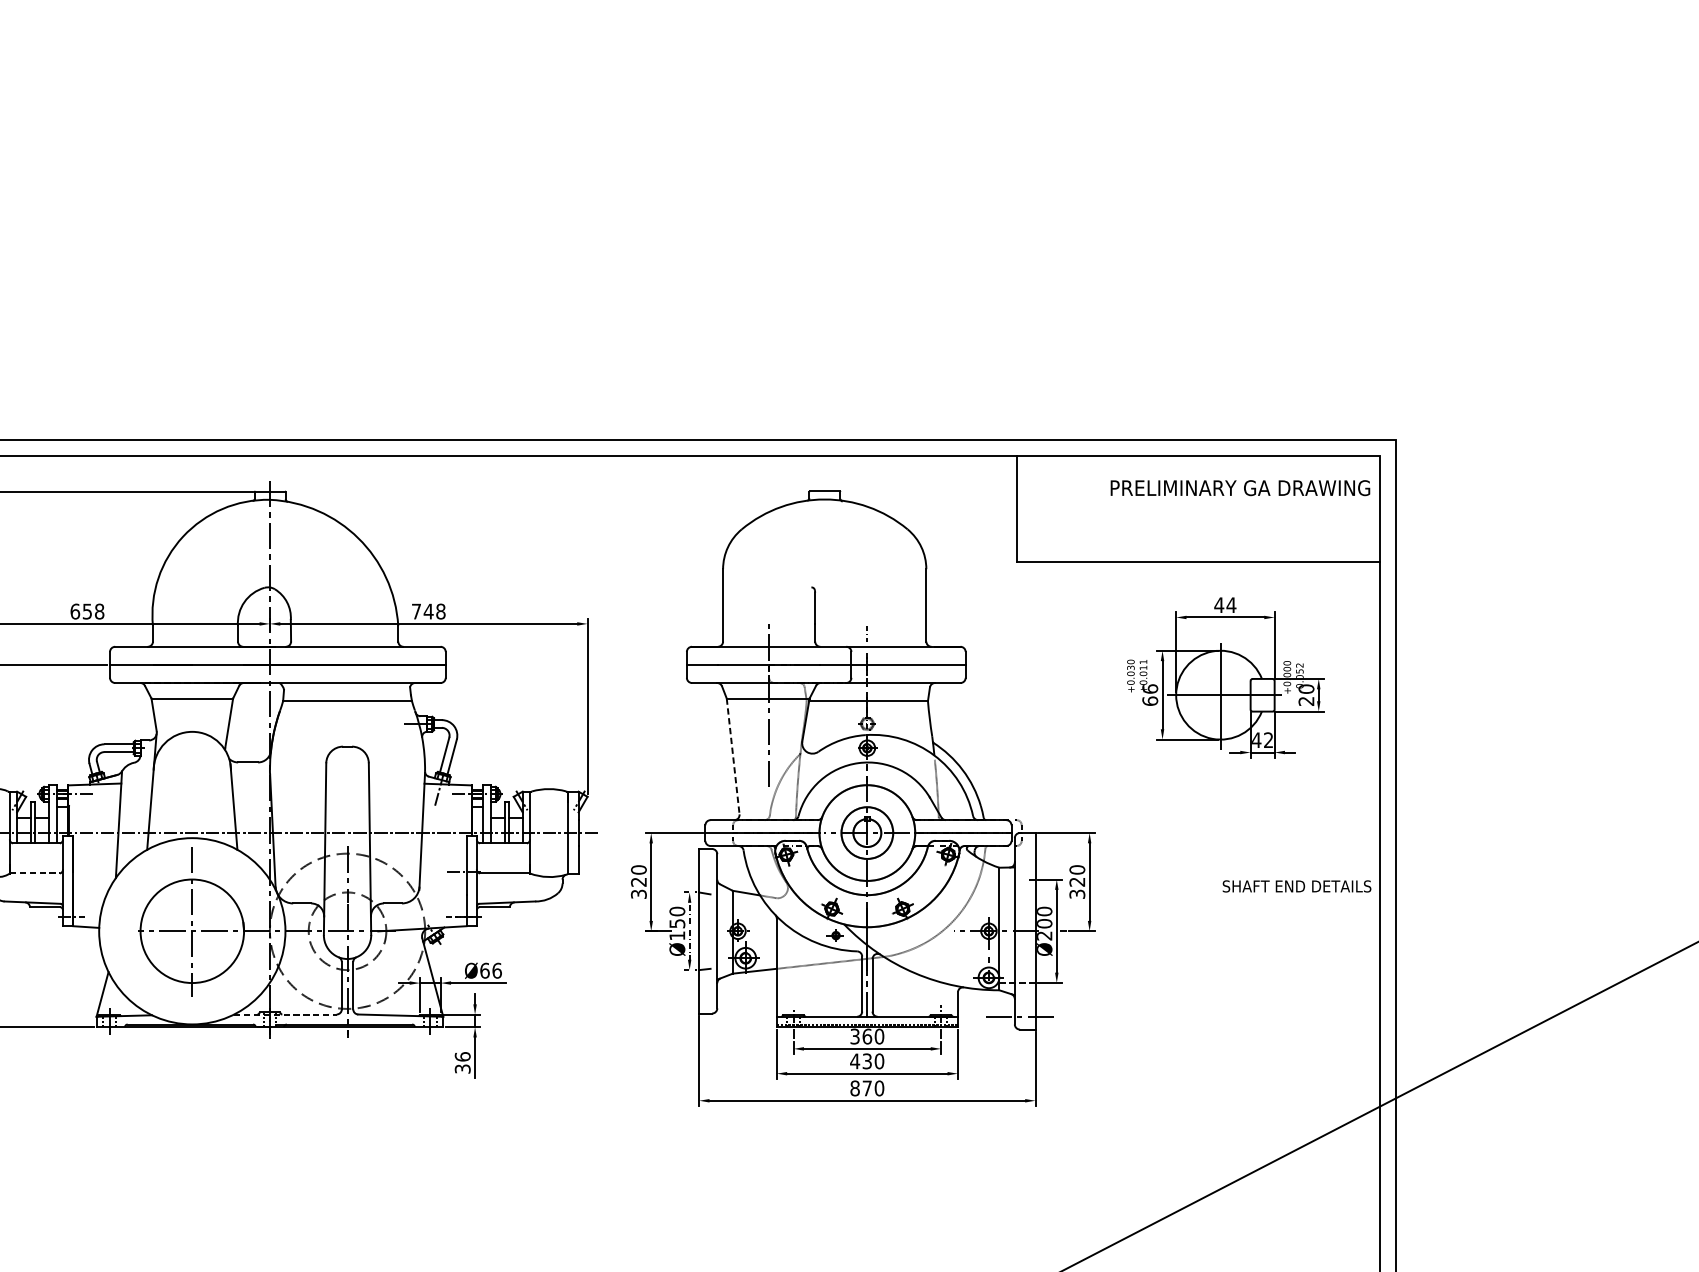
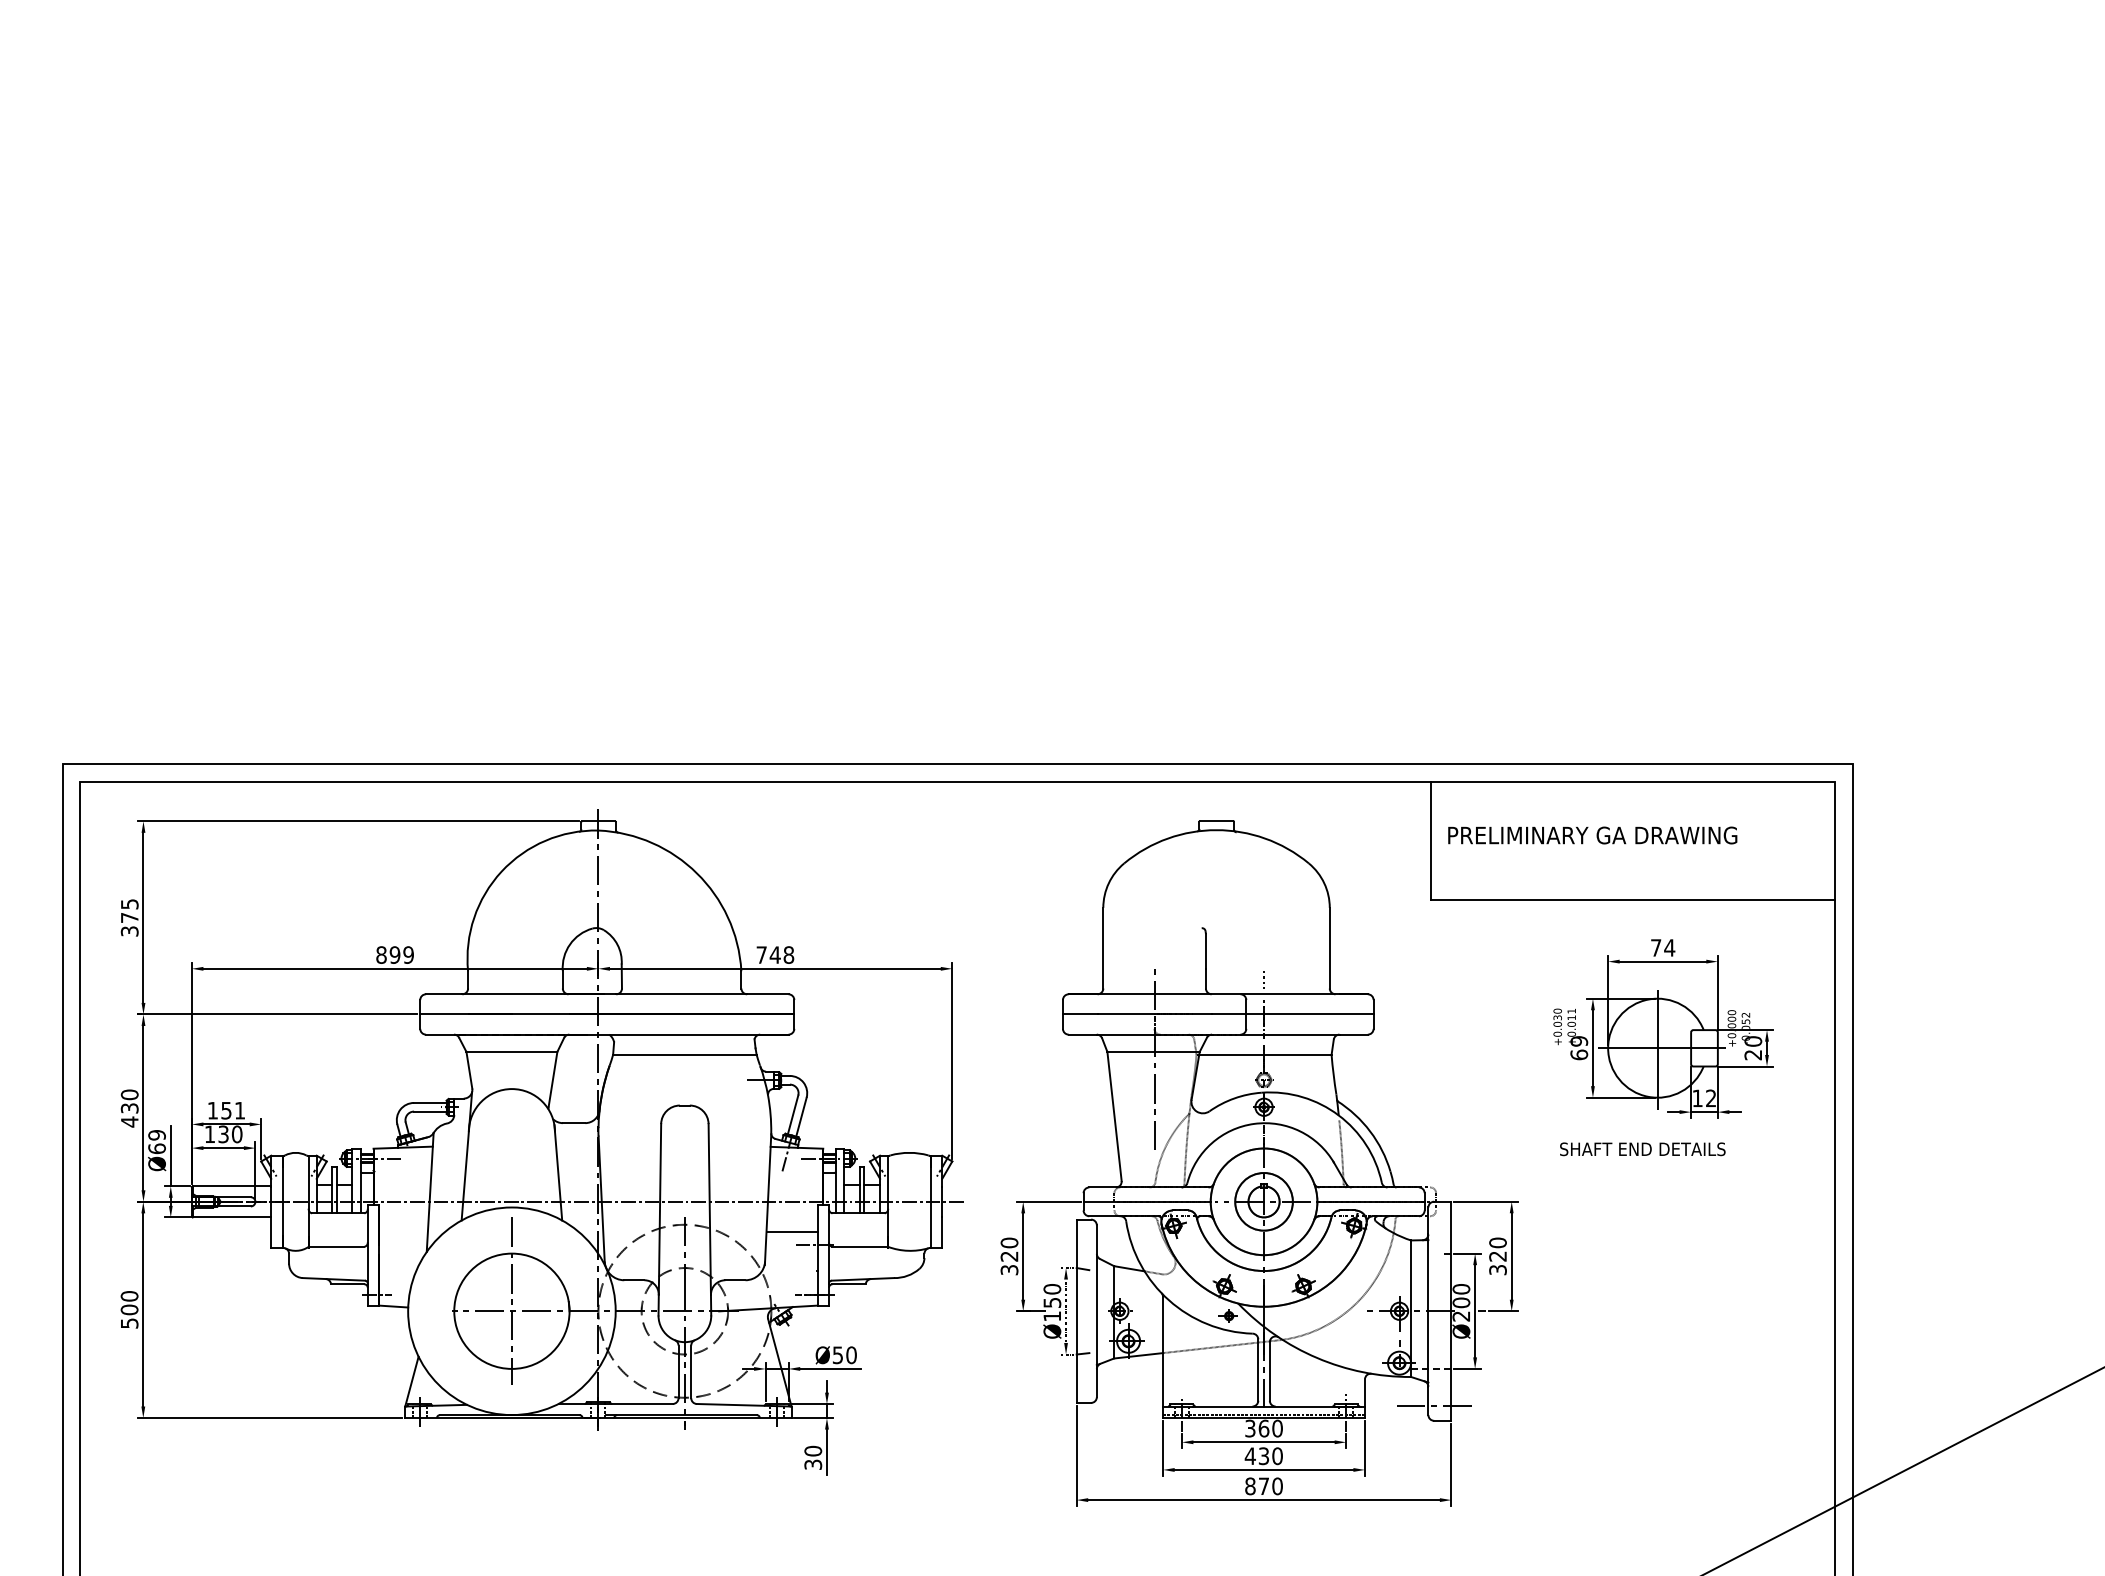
text: (1240, 488) -> (1592, 835), moved
text: (1218, 604) -> (1655, 947), 44 -> 74
text: (86, 611) -> (394, 954), 658 -> 899
text: (1150, 689) -> (1579, 1041), 66 -> 69
text: (1256, 739) -> (1697, 1097), 42 -> 12
line: (733, 756) -> (1114, 1116), dashed -> solid
line: (443, 860) -> (791, 1232), added
line: (34, 873) -> (336, 1246), dashed -> solid
text: (1296, 886) -> (1642, 1149), moved
text: (490, 970) -> (844, 1355), Ø66 -> Ø50
line: (286, 1014) -> (616, 1403), dashed -> solid
text: (462, 1056) -> (812, 1450), 36 -> 30

